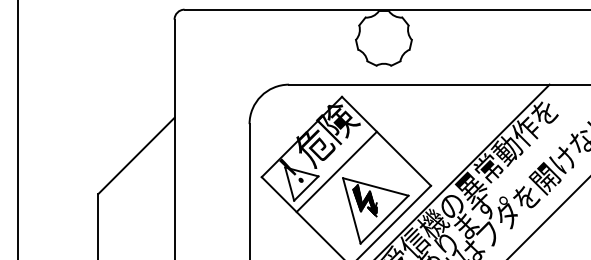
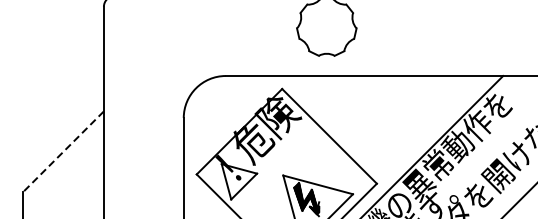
line: (136, 155) -> (63, 151), solid -> dashed
line: (336, 171) -> (276, 168), removed

